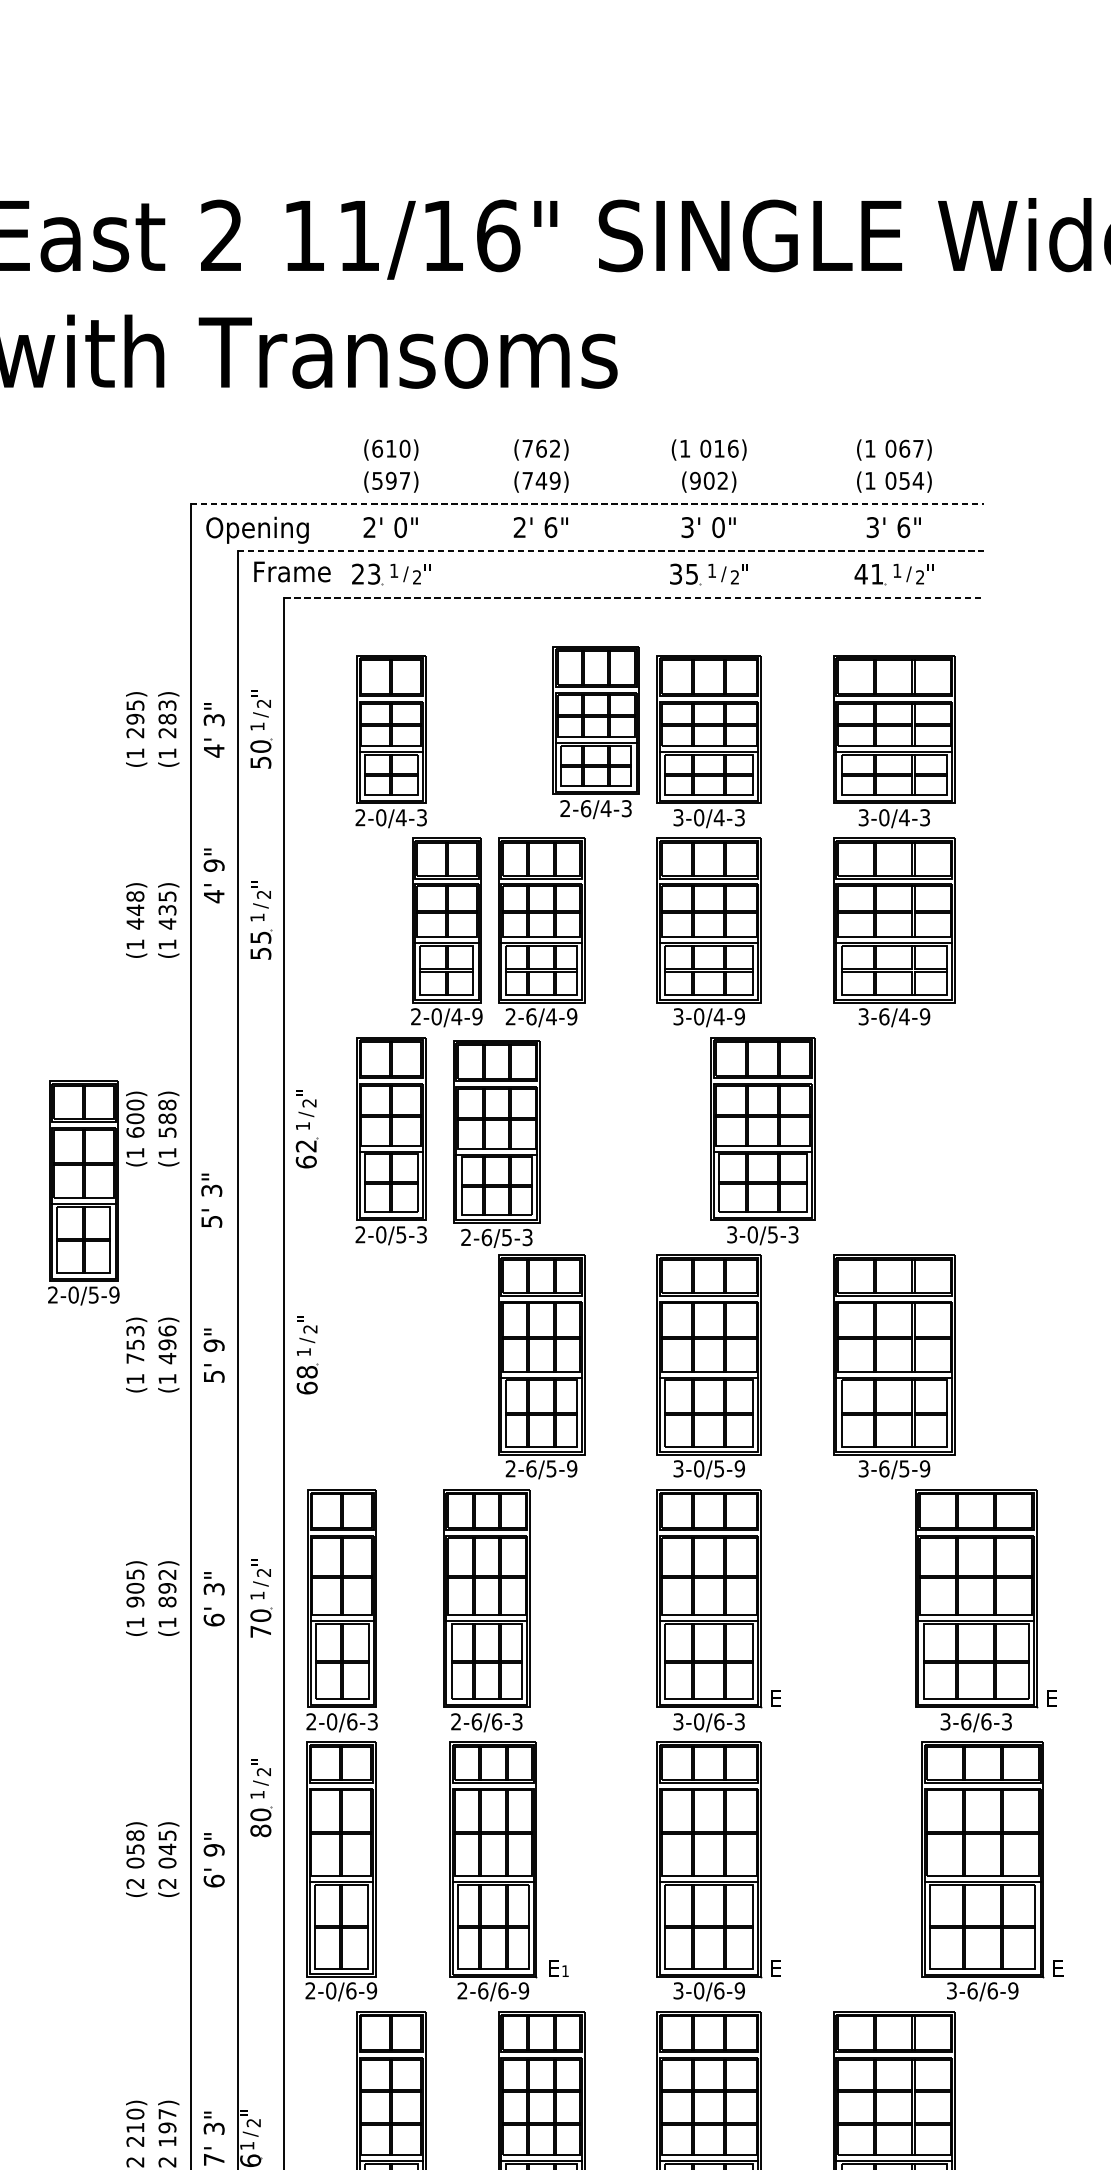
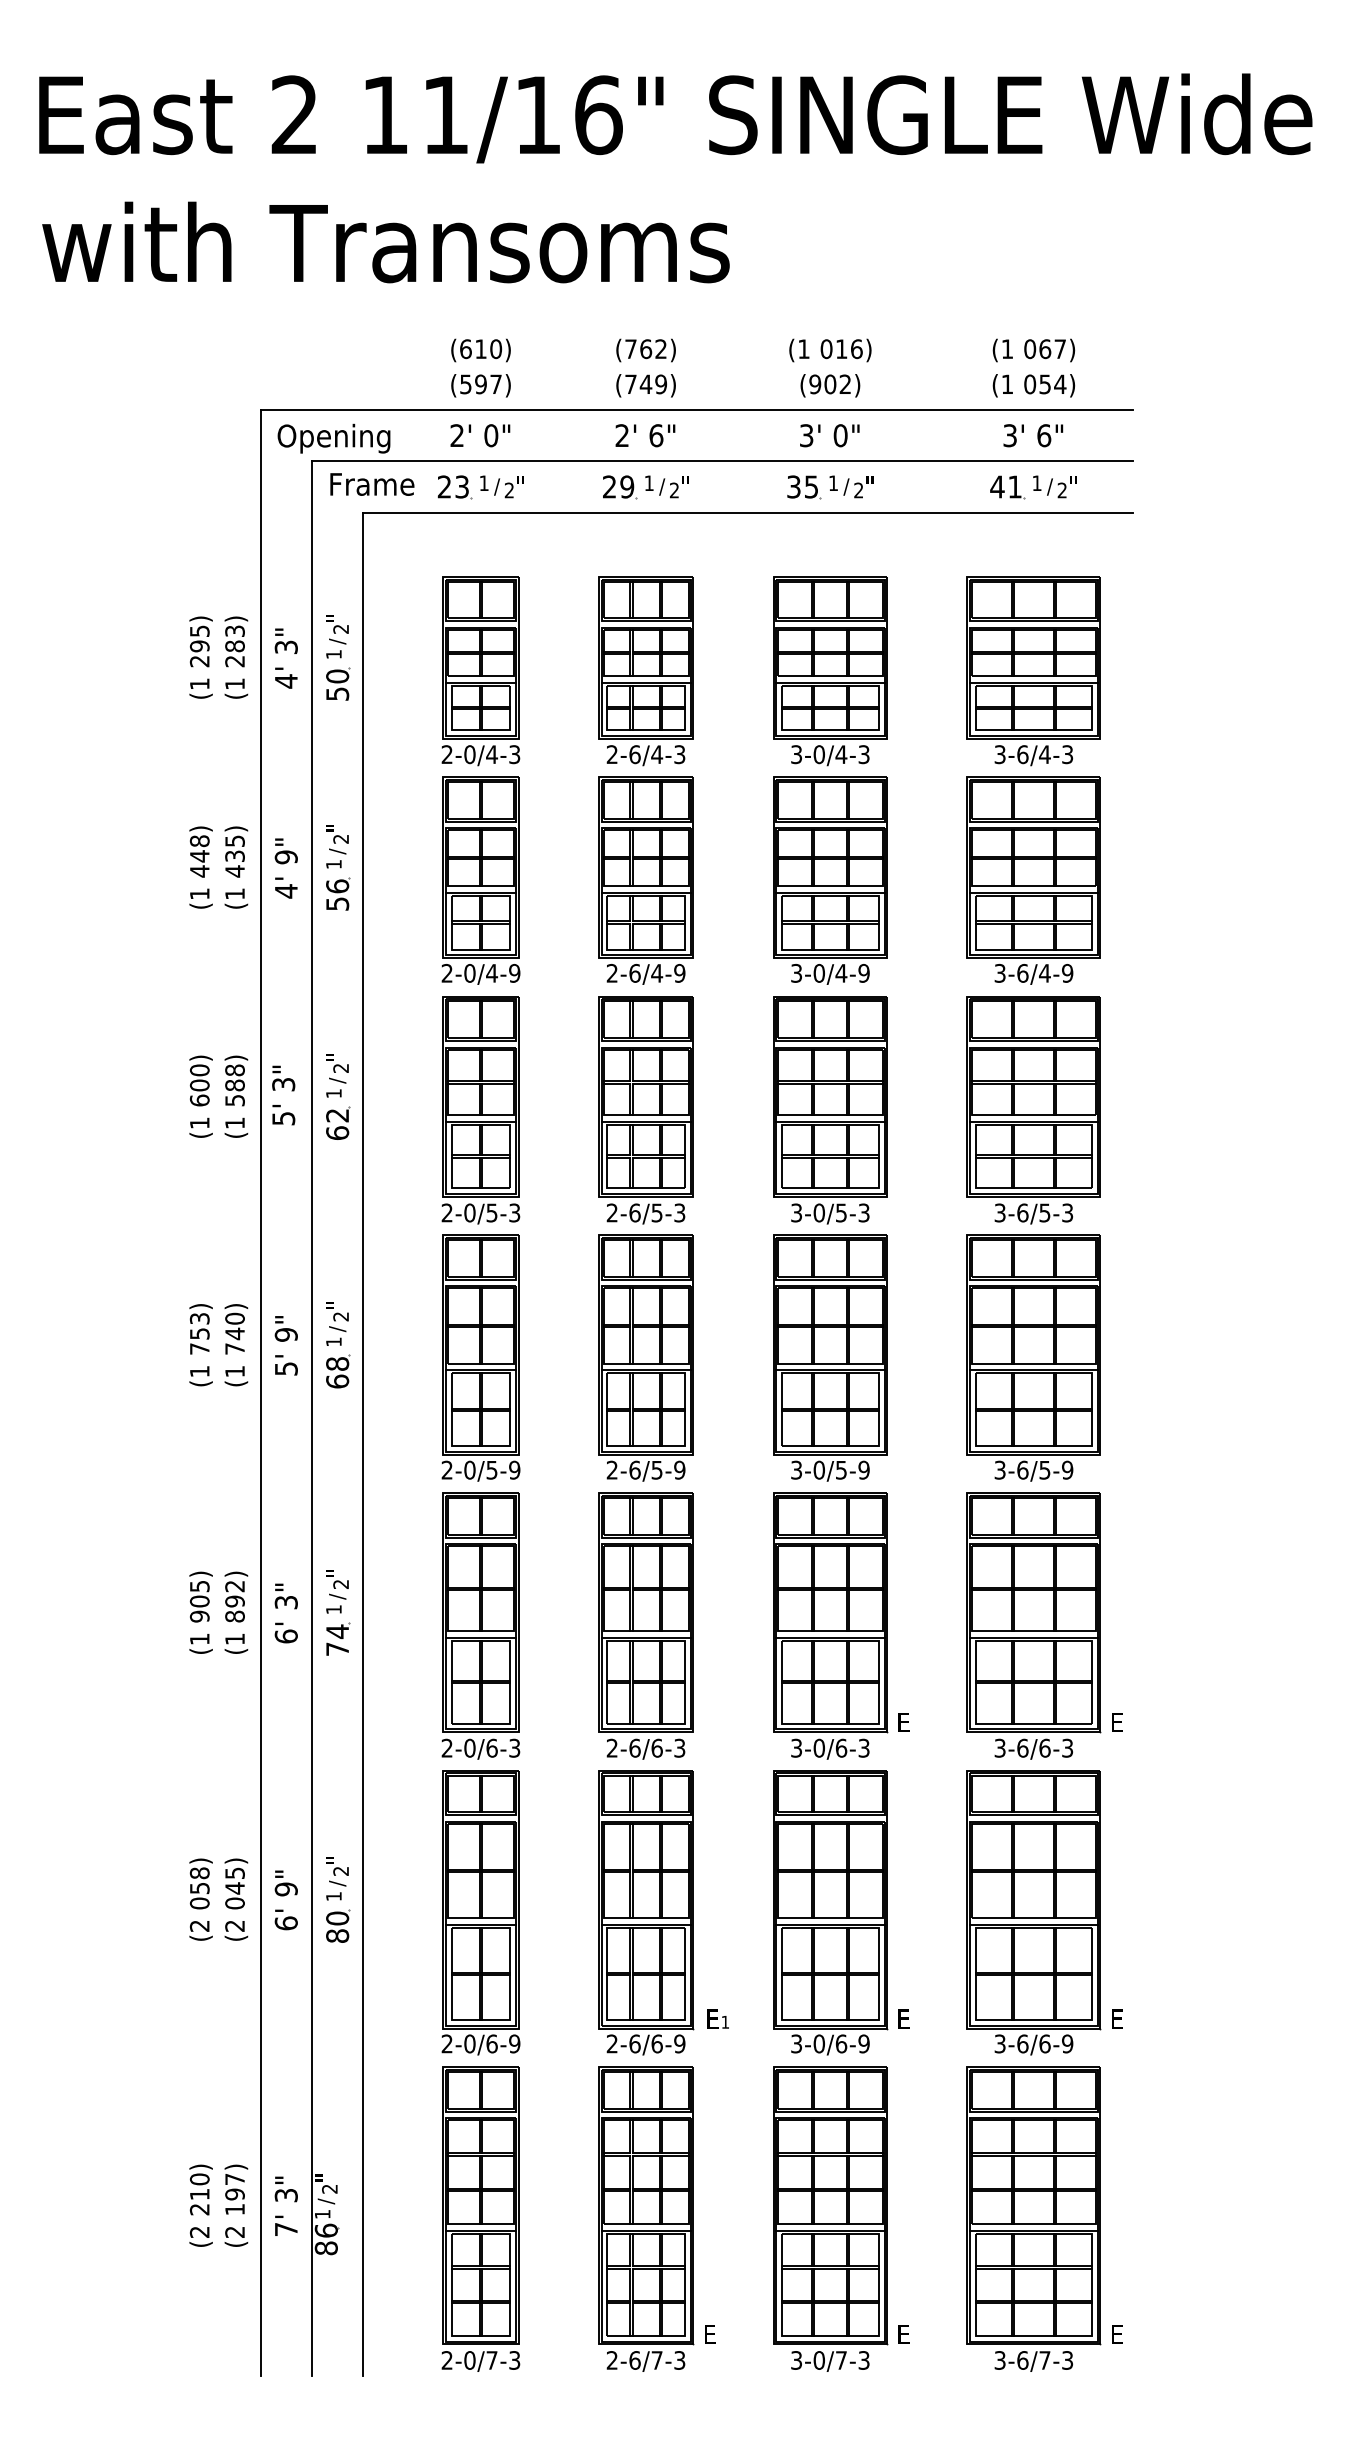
line: (587, 504) -> (696, 410), dashed -> solid
line: (611, 551) -> (722, 461), dashed -> solid
part: (540, 574) -> (645, 487), added
line: (633, 597) -> (747, 512), dashed -> solid
part: (595, 732) -> (645, 671), moved
text: (884, 817) -> (1022, 754), 3-0/4-3 -> 3-6/4-3
text: (213, 875) -> (285, 868), moved
part: (446, 932) -> (480, 880), moved
text: (260, 937) -> (337, 886), 55 -> 56
part: (307, 1128) -> (338, 1096), moved
part: (762, 1141) -> (830, 1110), moved
part: (894, 1141) -> (1033, 1110), added
part: (496, 1144) -> (645, 1110), moved
part: (83, 1192) -> (480, 1357), moved
text: (211, 1200) -> (283, 1095), moved
text: (167, 1344) -> (234, 1333), 496) -> 740)
part: (308, 1355) -> (338, 1345), moved
part: (341, 1610) -> (480, 1625), moved
part: (486, 1610) -> (645, 1625), moved
part: (985, 1610) -> (1044, 1625), moved
text: (260, 1615) -> (337, 1631), 70 -> 74
part: (261, 1797) -> (338, 1899), moved
part: (340, 1871) -> (480, 1912), moved
part: (509, 1871) -> (663, 1912), moved
part: (992, 1871) -> (1044, 1912), moved

